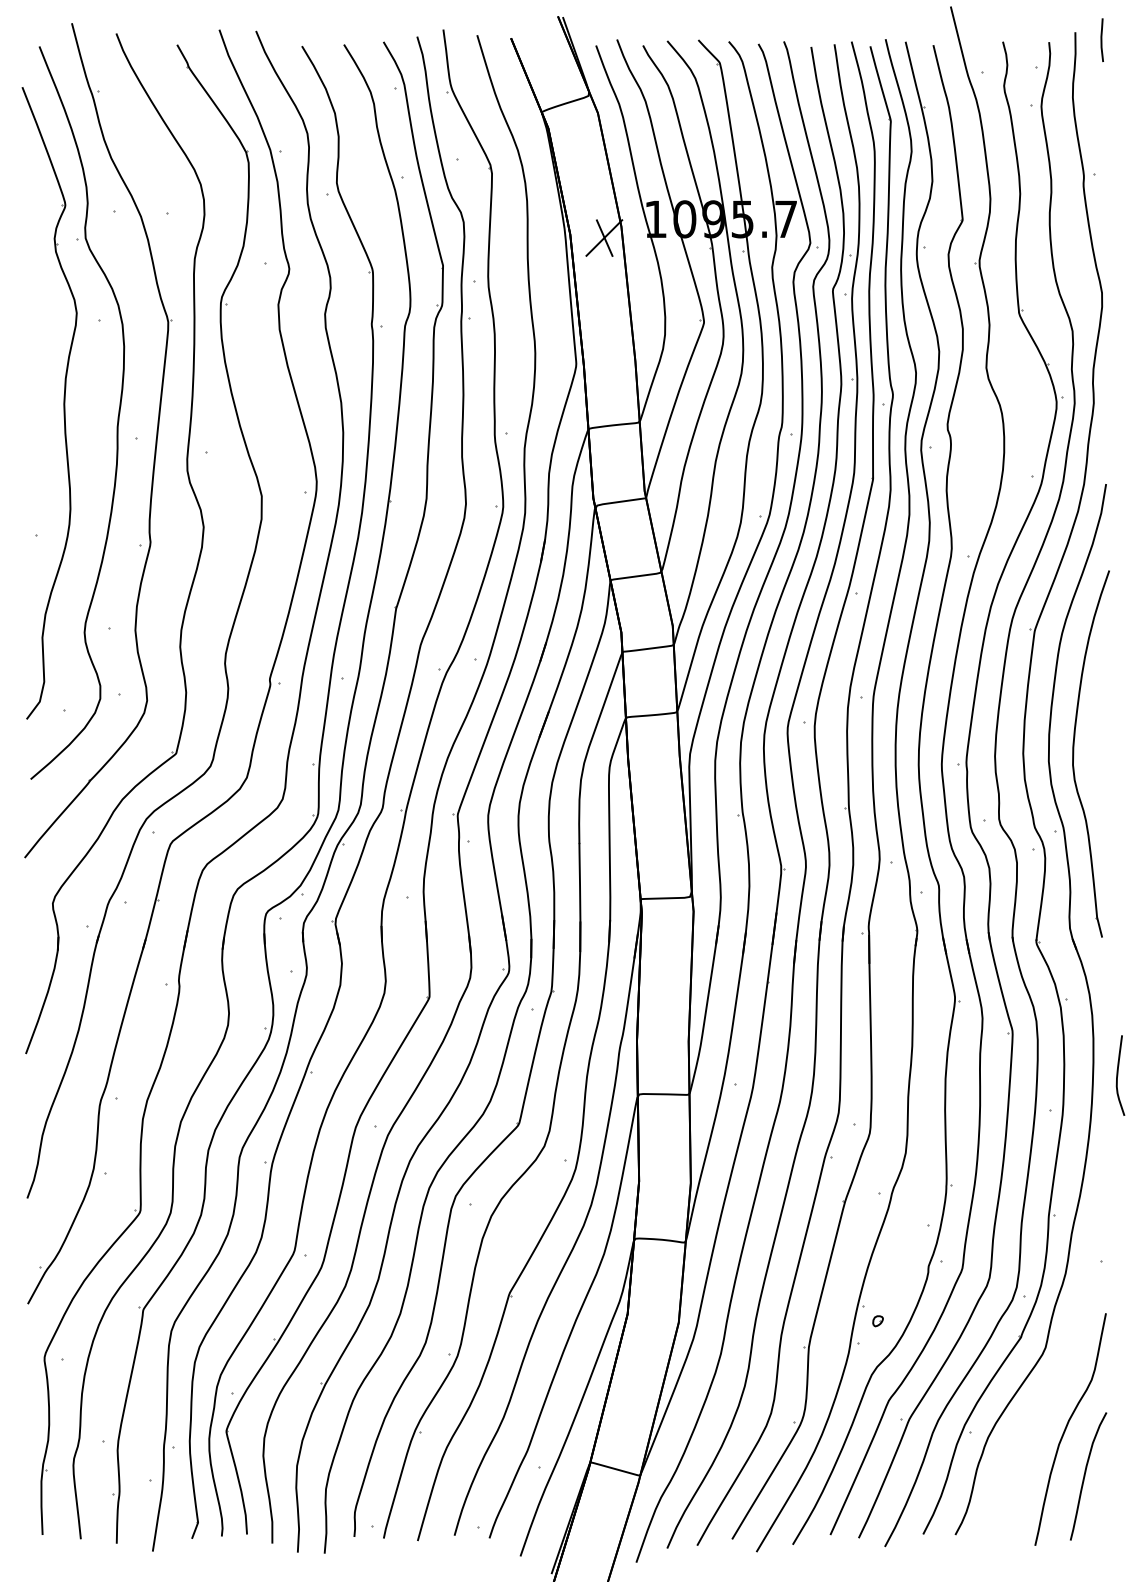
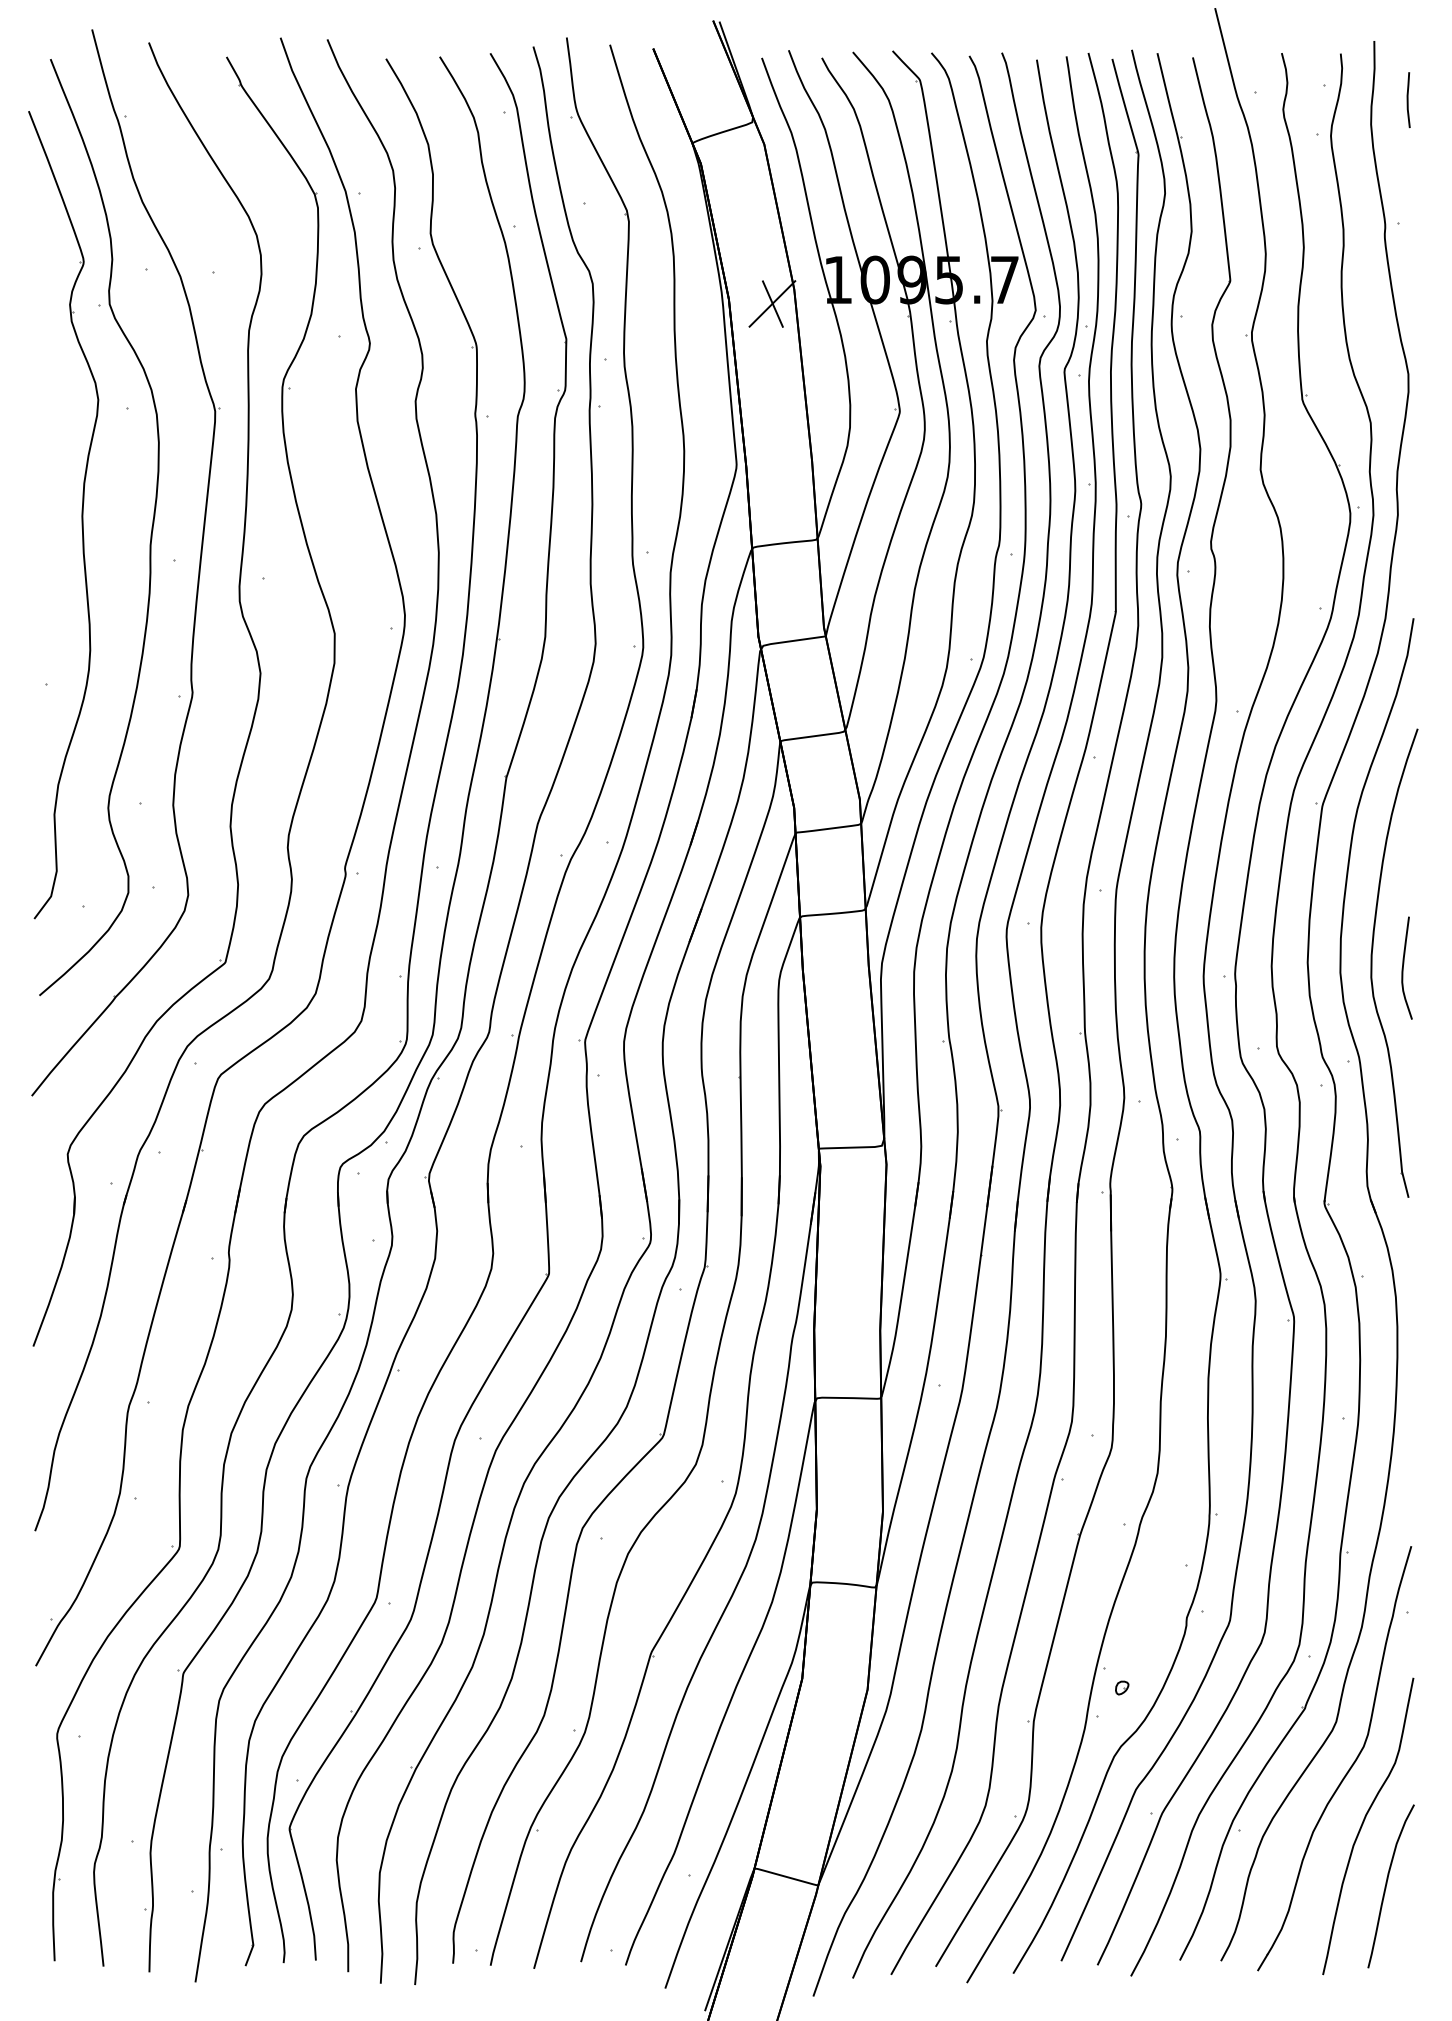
line: (1102, 40) -> (1408, 100), moved
curve: (1117, 1075) -> (1403, 967), moved
part: (1055, 1384) -> (1348, 1769), added

